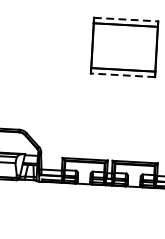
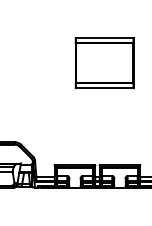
line: (125, 19) -> (104, 38), dashed -> solid
line: (122, 75) -> (104, 88), dashed -> solid

